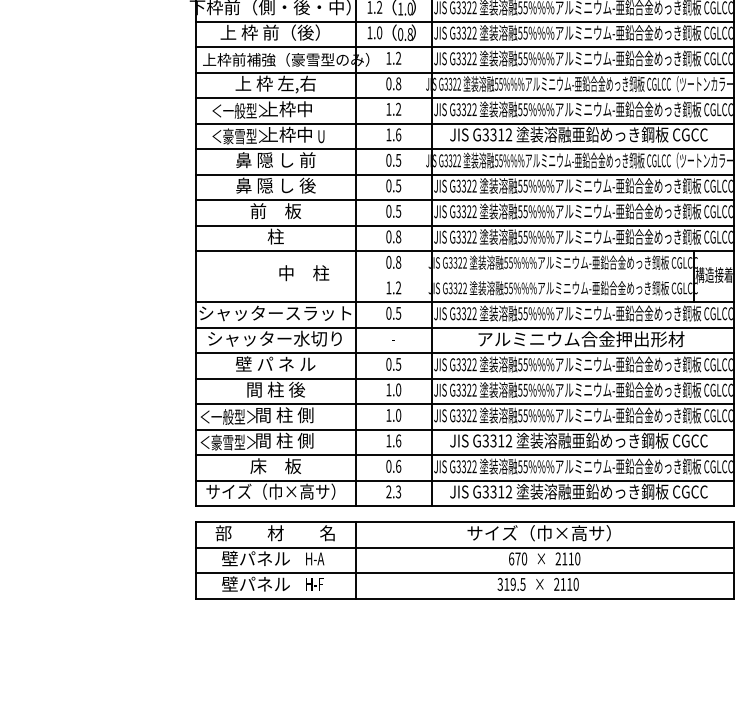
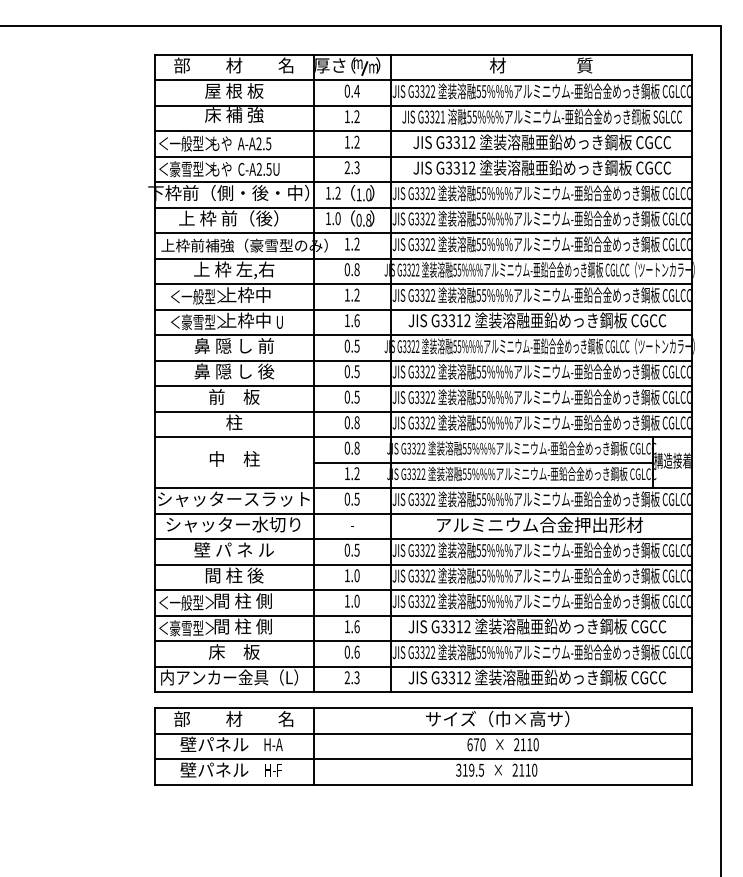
text: (304, 272) -> (234, 458), moved
line: (524, 276) -> (482, 462), added
text: (271, 491) -> (229, 677), サイズ（巾×高サ） -> 内アンカー金具（L）

